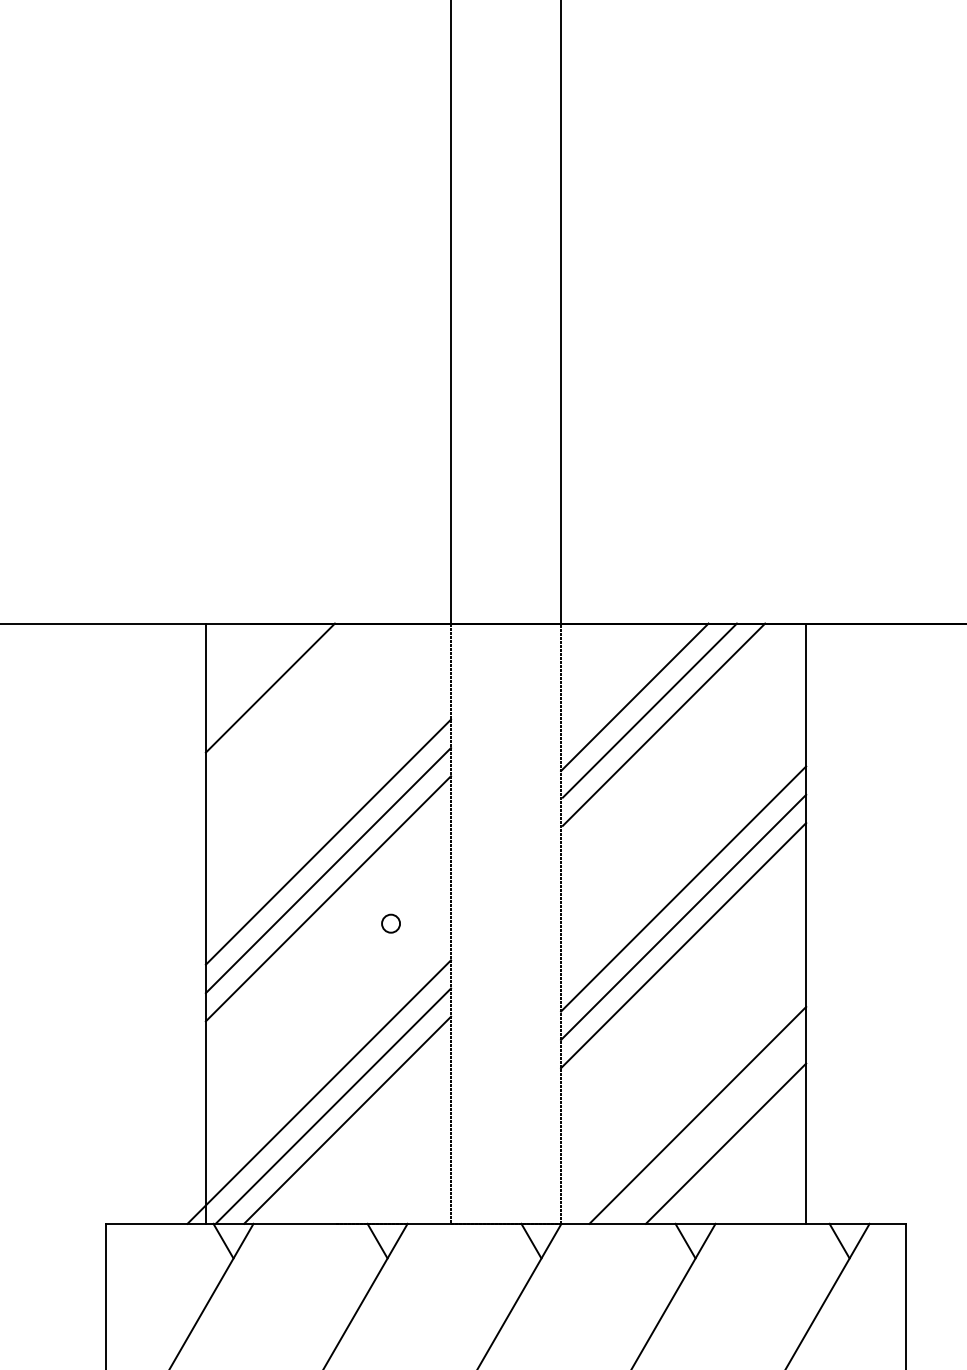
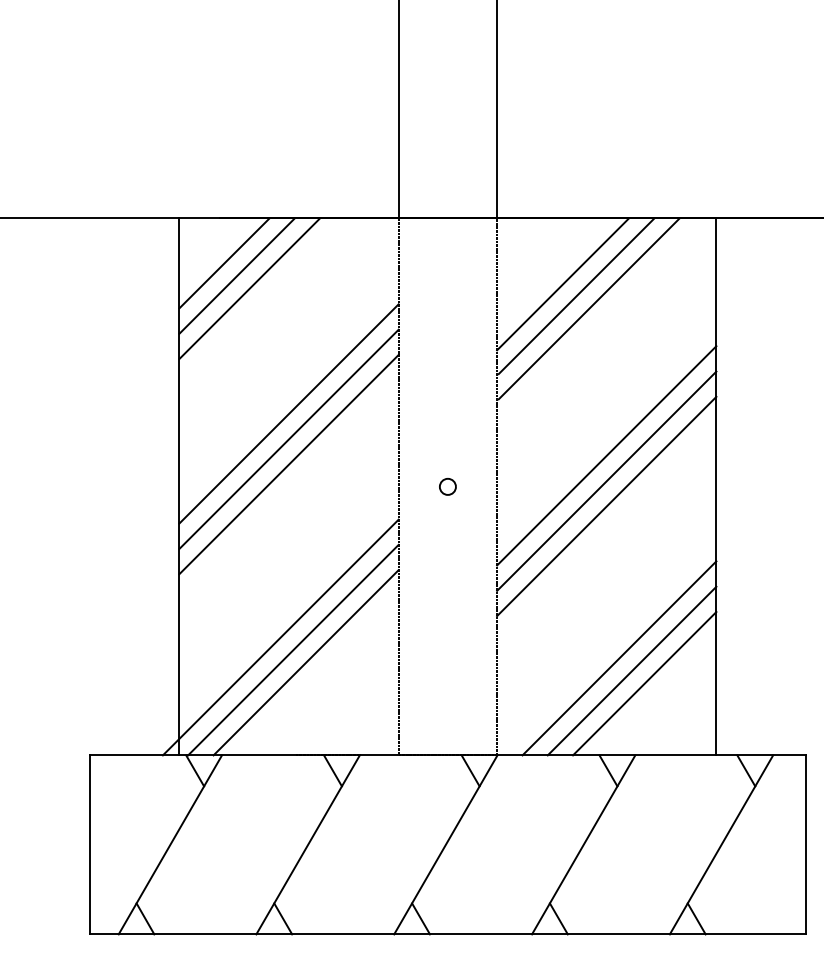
line: (255, 673) -> (223, 263), added
line: (284, 701) -> (249, 288), added
circle: (390, 923) -> (447, 486), moved
line: (711, 1129) -> (631, 670), added

